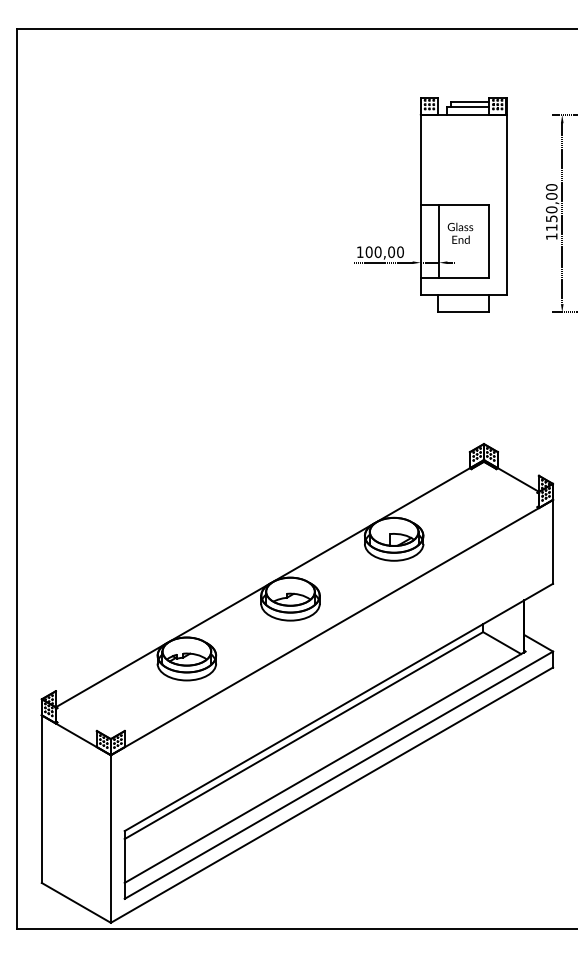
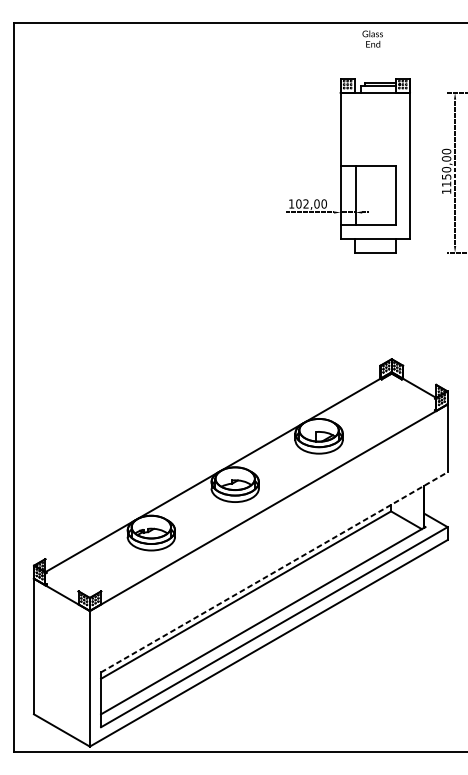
text: (460, 232) -> (372, 38), moved
text: (377, 252) -> (305, 204), 100,00 -> 102,00
line: (339, 707) -> (274, 572), solid -> dashed

